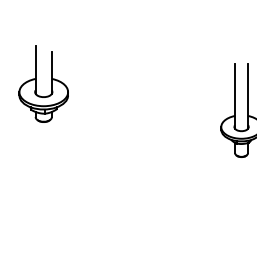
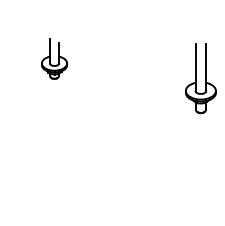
part: (43, 84) -> (54, 59), size x0.7

